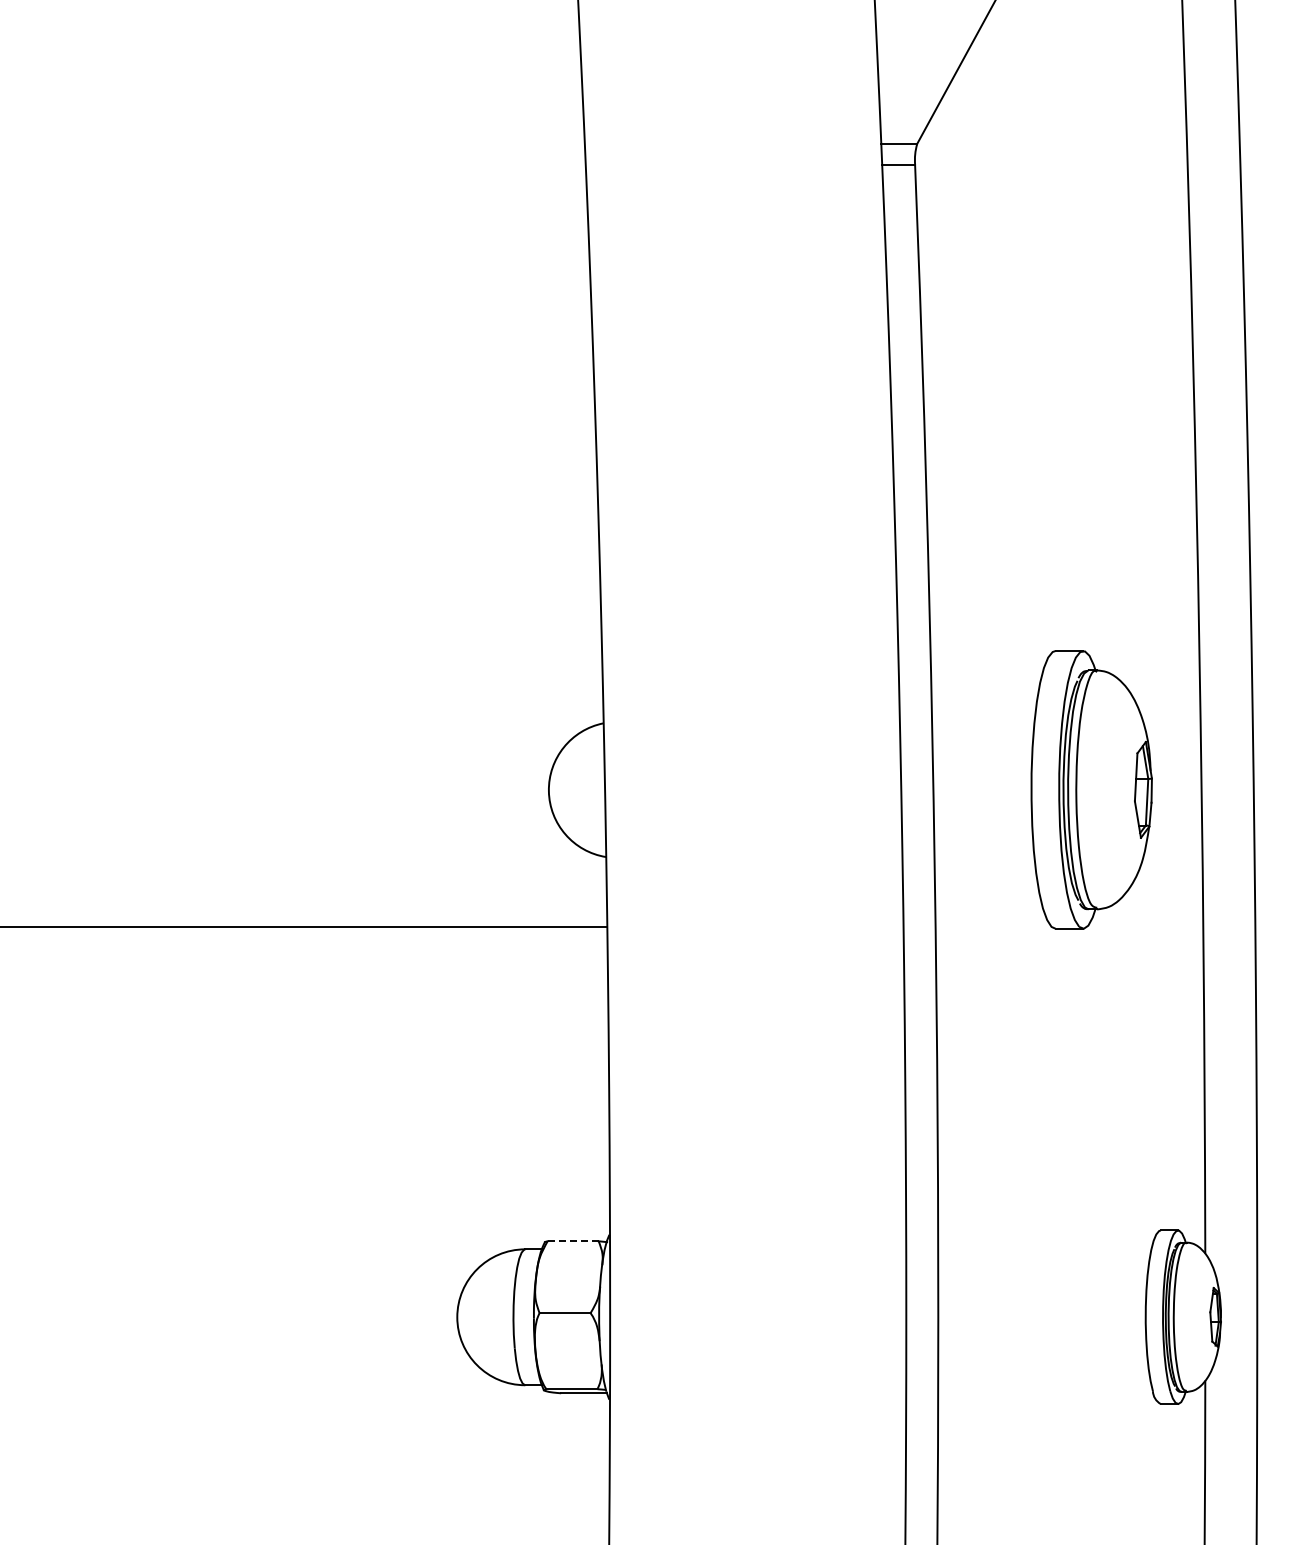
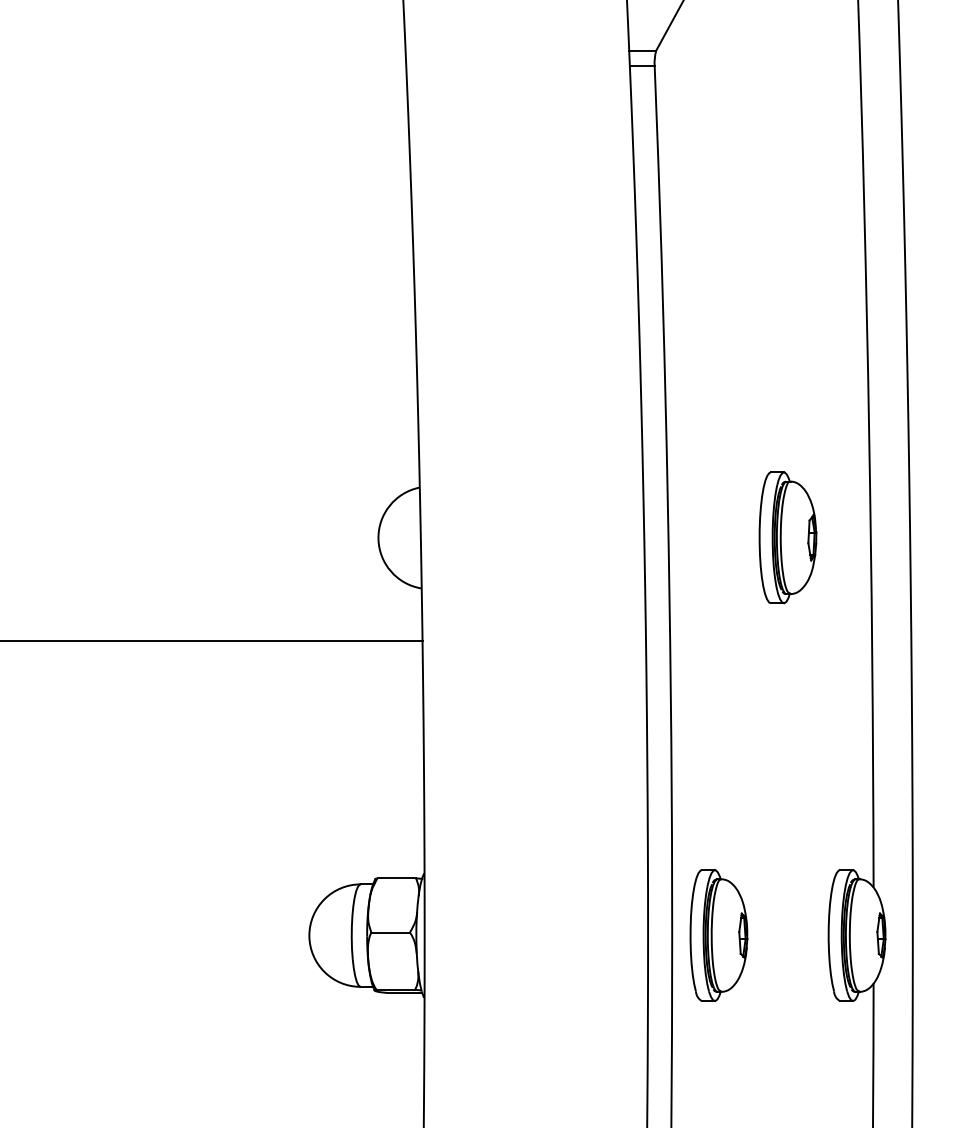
part: (1091, 789) -> (787, 537), size x0.62
line: (573, 1241) -> (397, 878), dashed -> solid
part: (999, 1316) -> (718, 935), added

